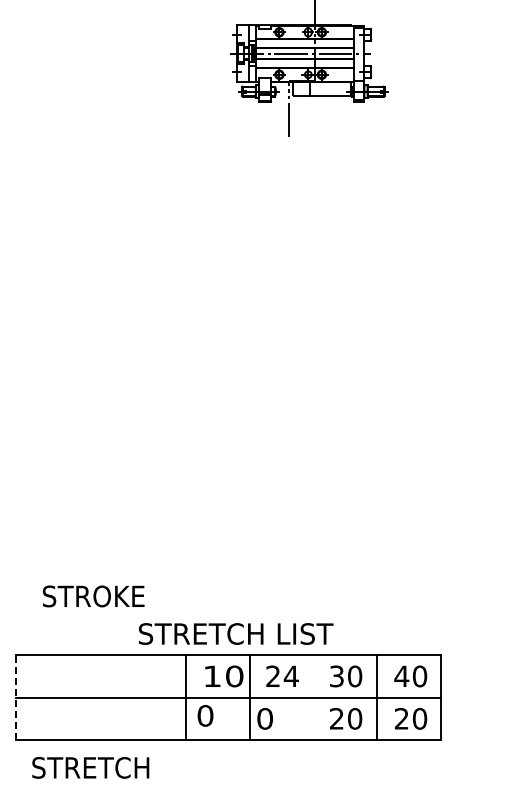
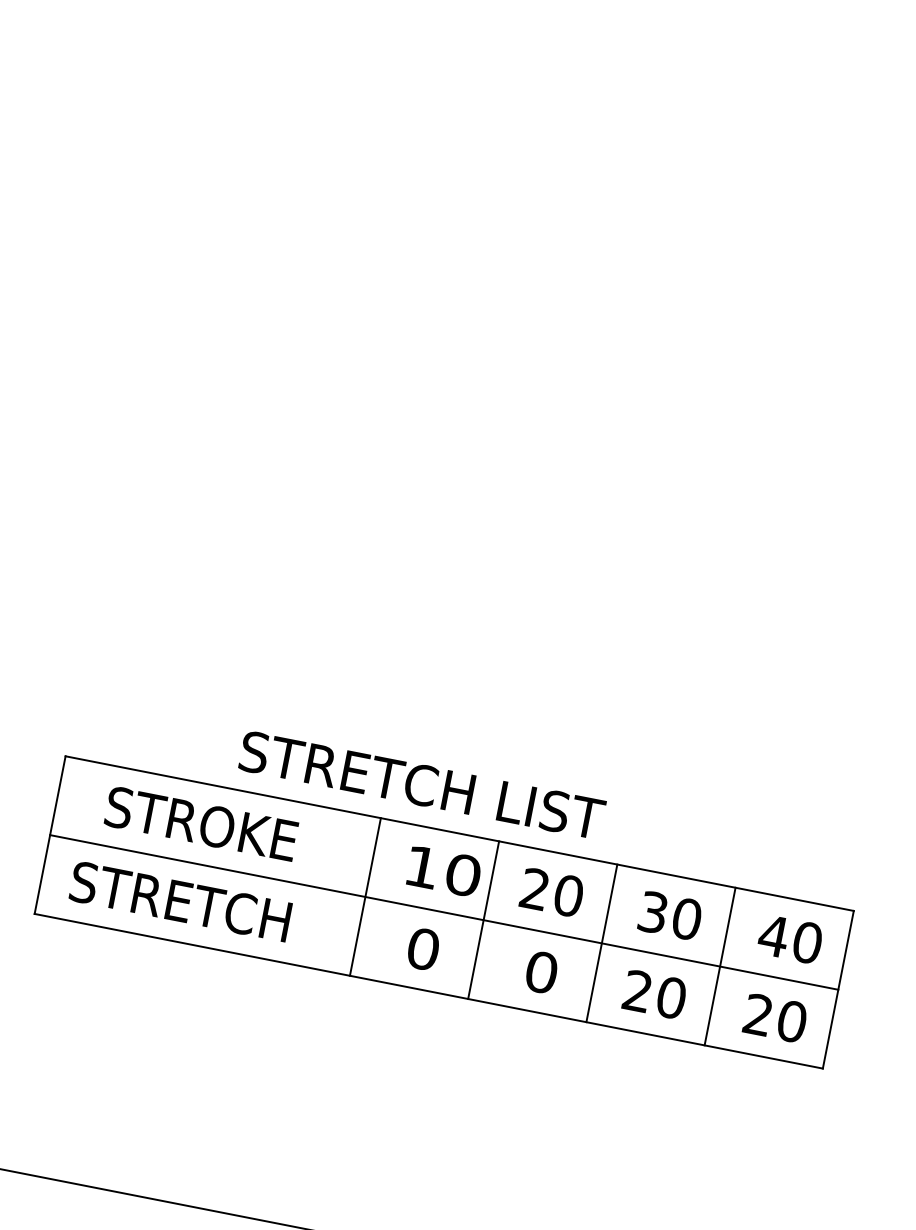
text: (93, 596) -> (201, 823), moved
text: (236, 633) -> (422, 784), moved
text: (290, 676) -> (567, 895), 24 -> 20
line: (16, 697) -> (50, 834), dashed -> solid
line: (313, 697) -> (602, 943), added
text: (205, 715) -> (423, 948), moved
text: (264, 718) -> (540, 971), moved
text: (90, 767) -> (180, 900), moved

